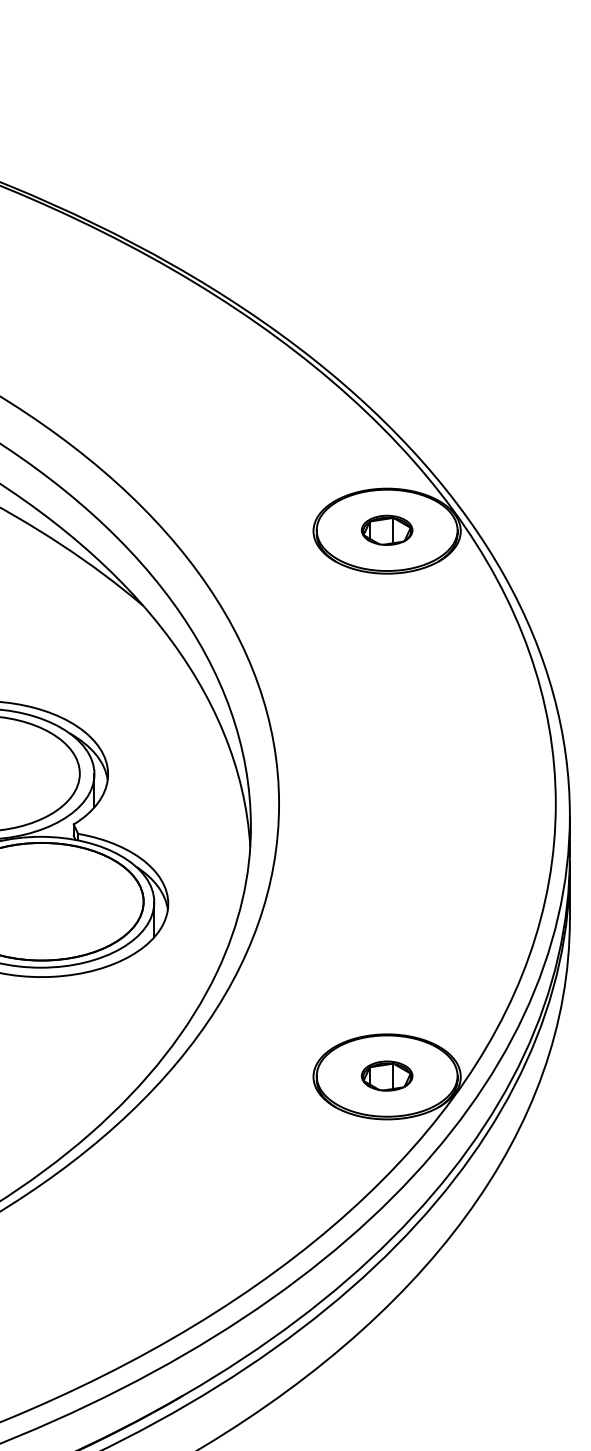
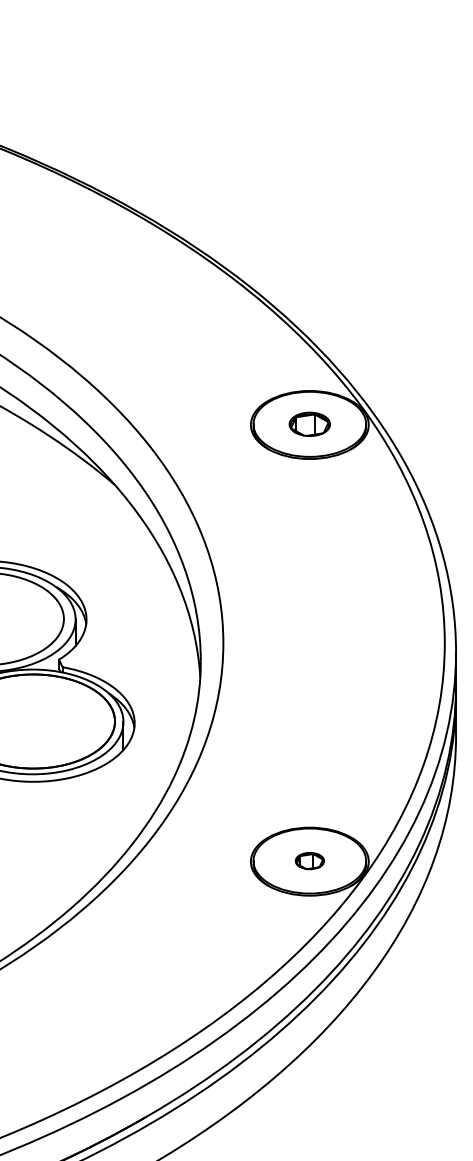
part: (387, 1075) -> (310, 860), size x0.7

